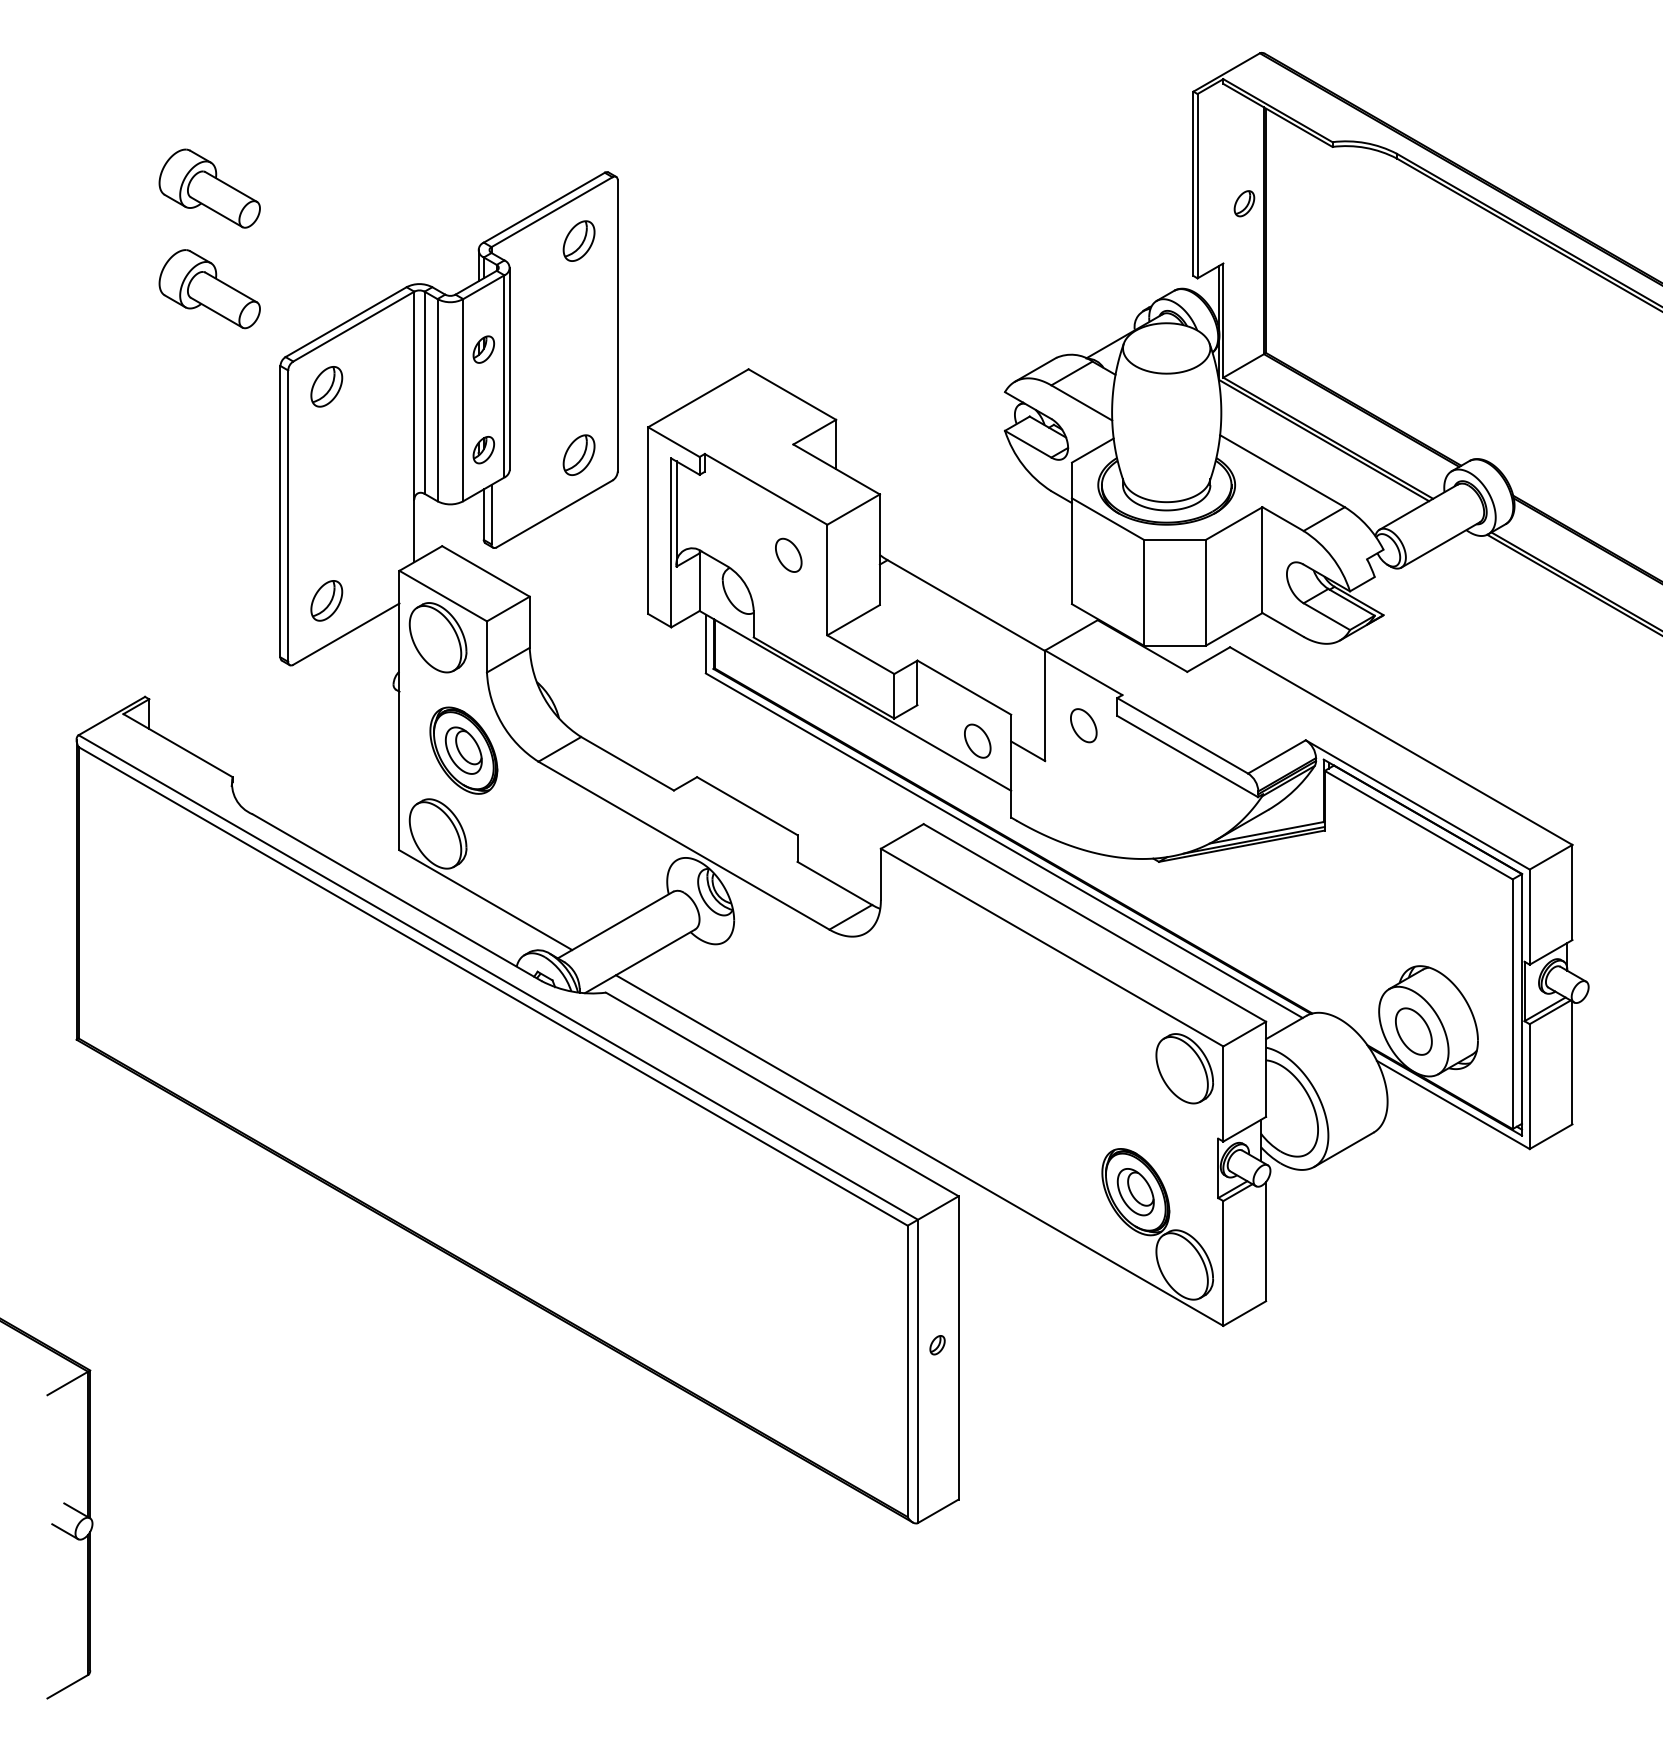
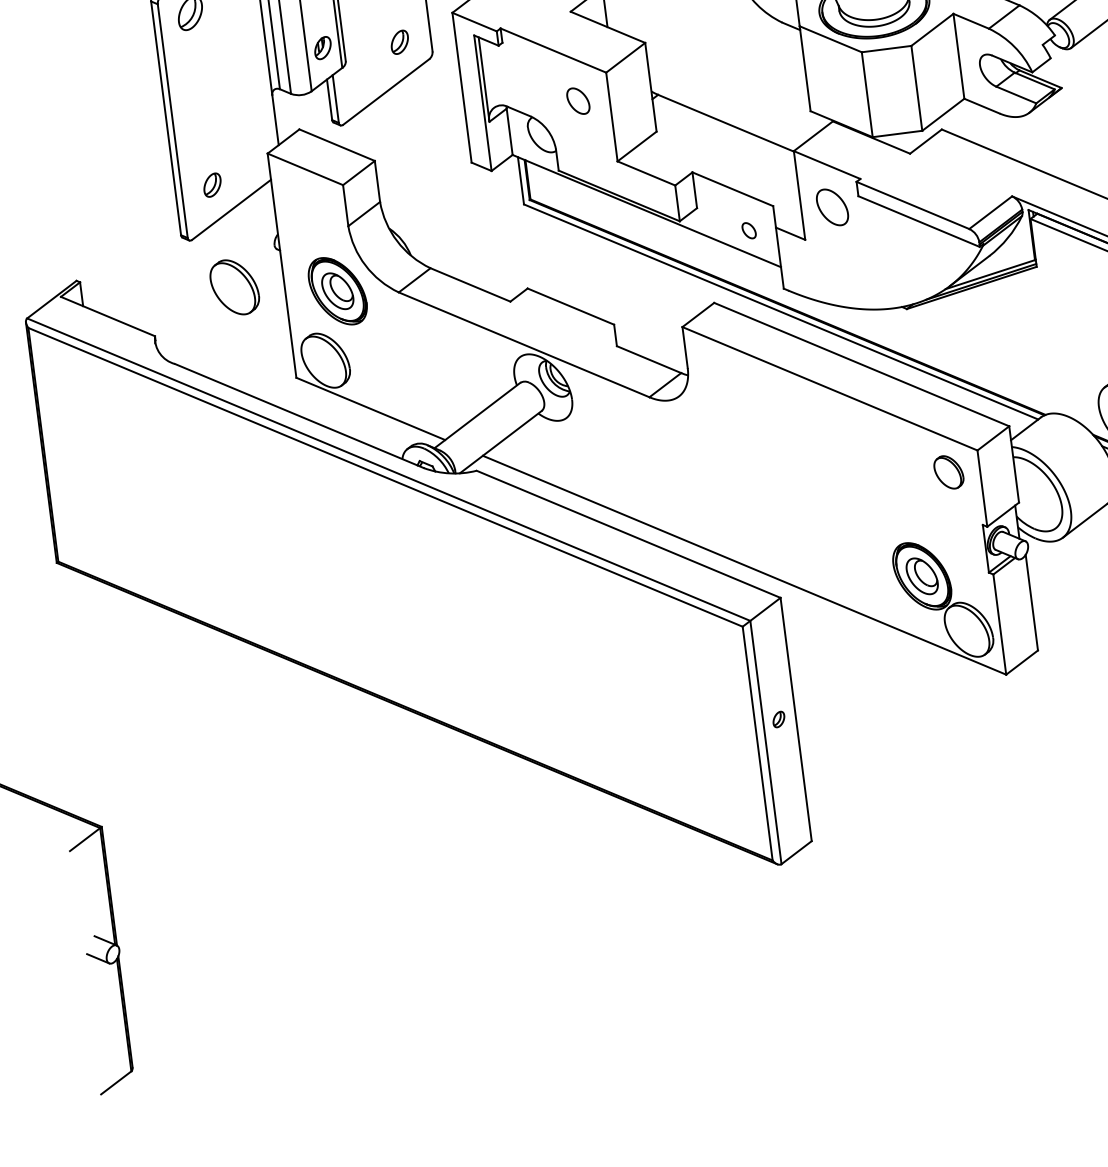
part: (578, 454) -> (399, 41), size x0.7
part: (326, 600) -> (212, 184), size x0.7
part: (437, 637) -> (234, 287), moved
part: (1083, 725) -> (832, 207), size x1.4
part: (977, 740) -> (748, 230), size x0.6
part: (1184, 1068) -> (948, 472), size x0.6

